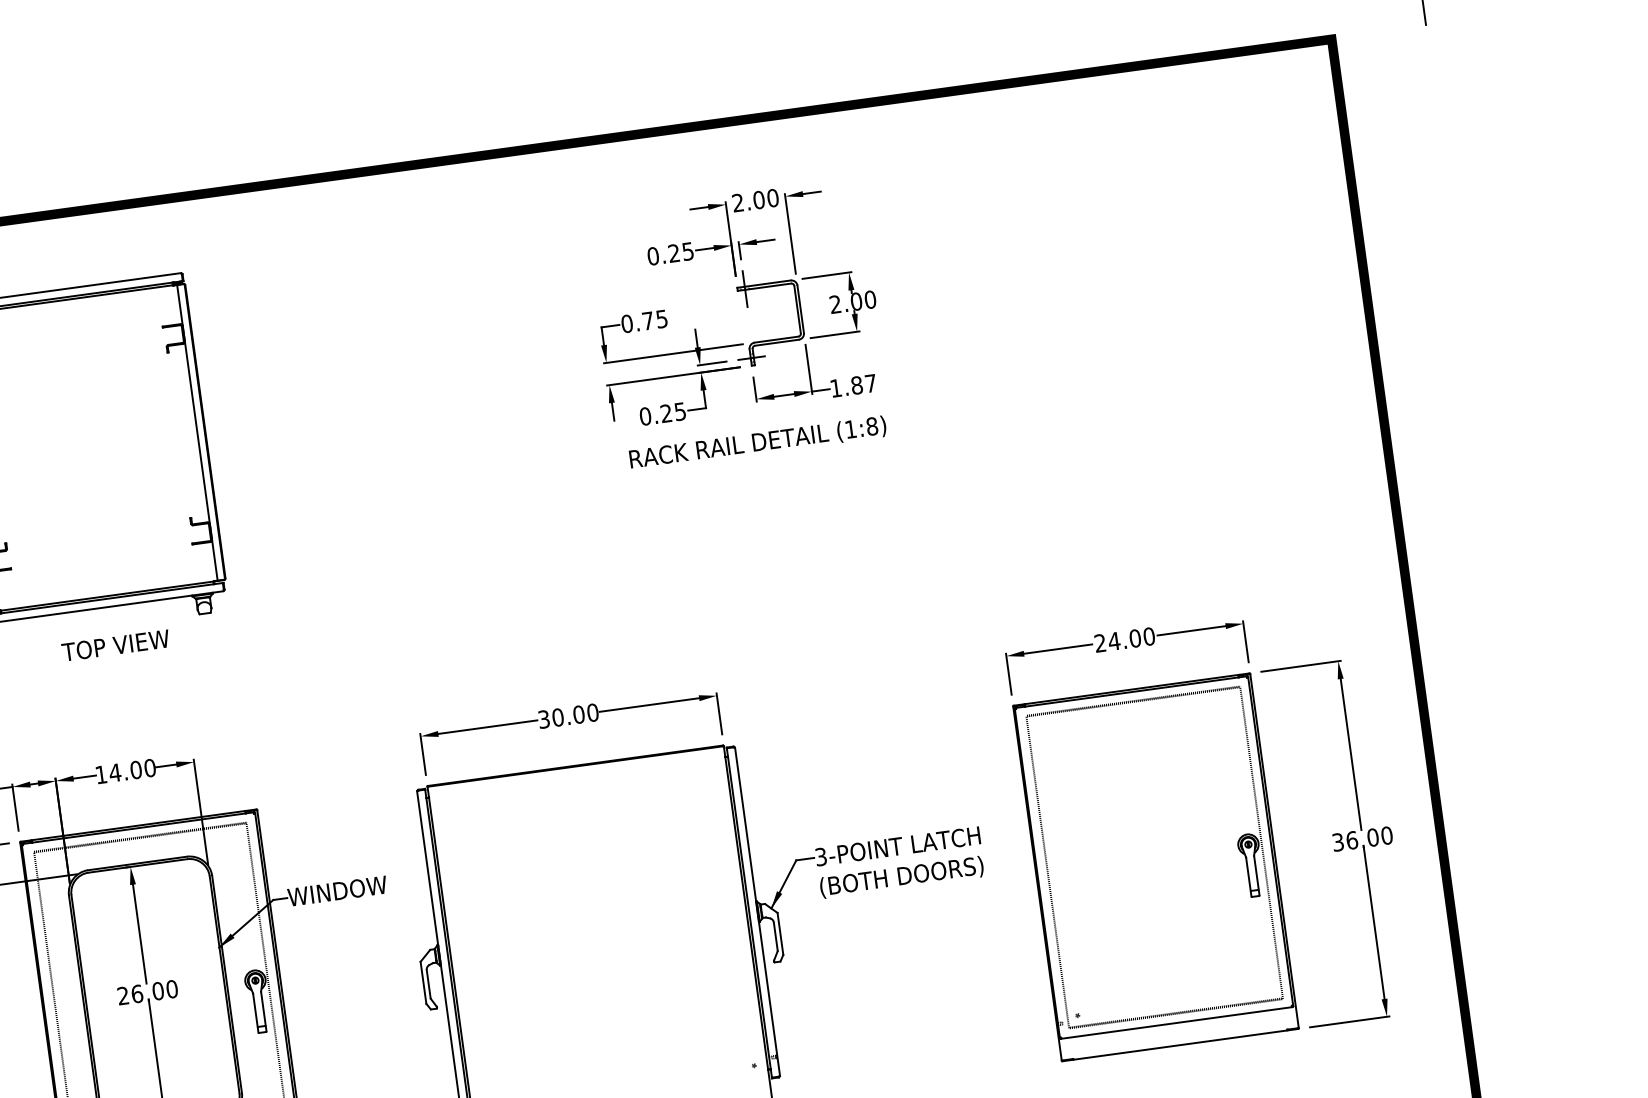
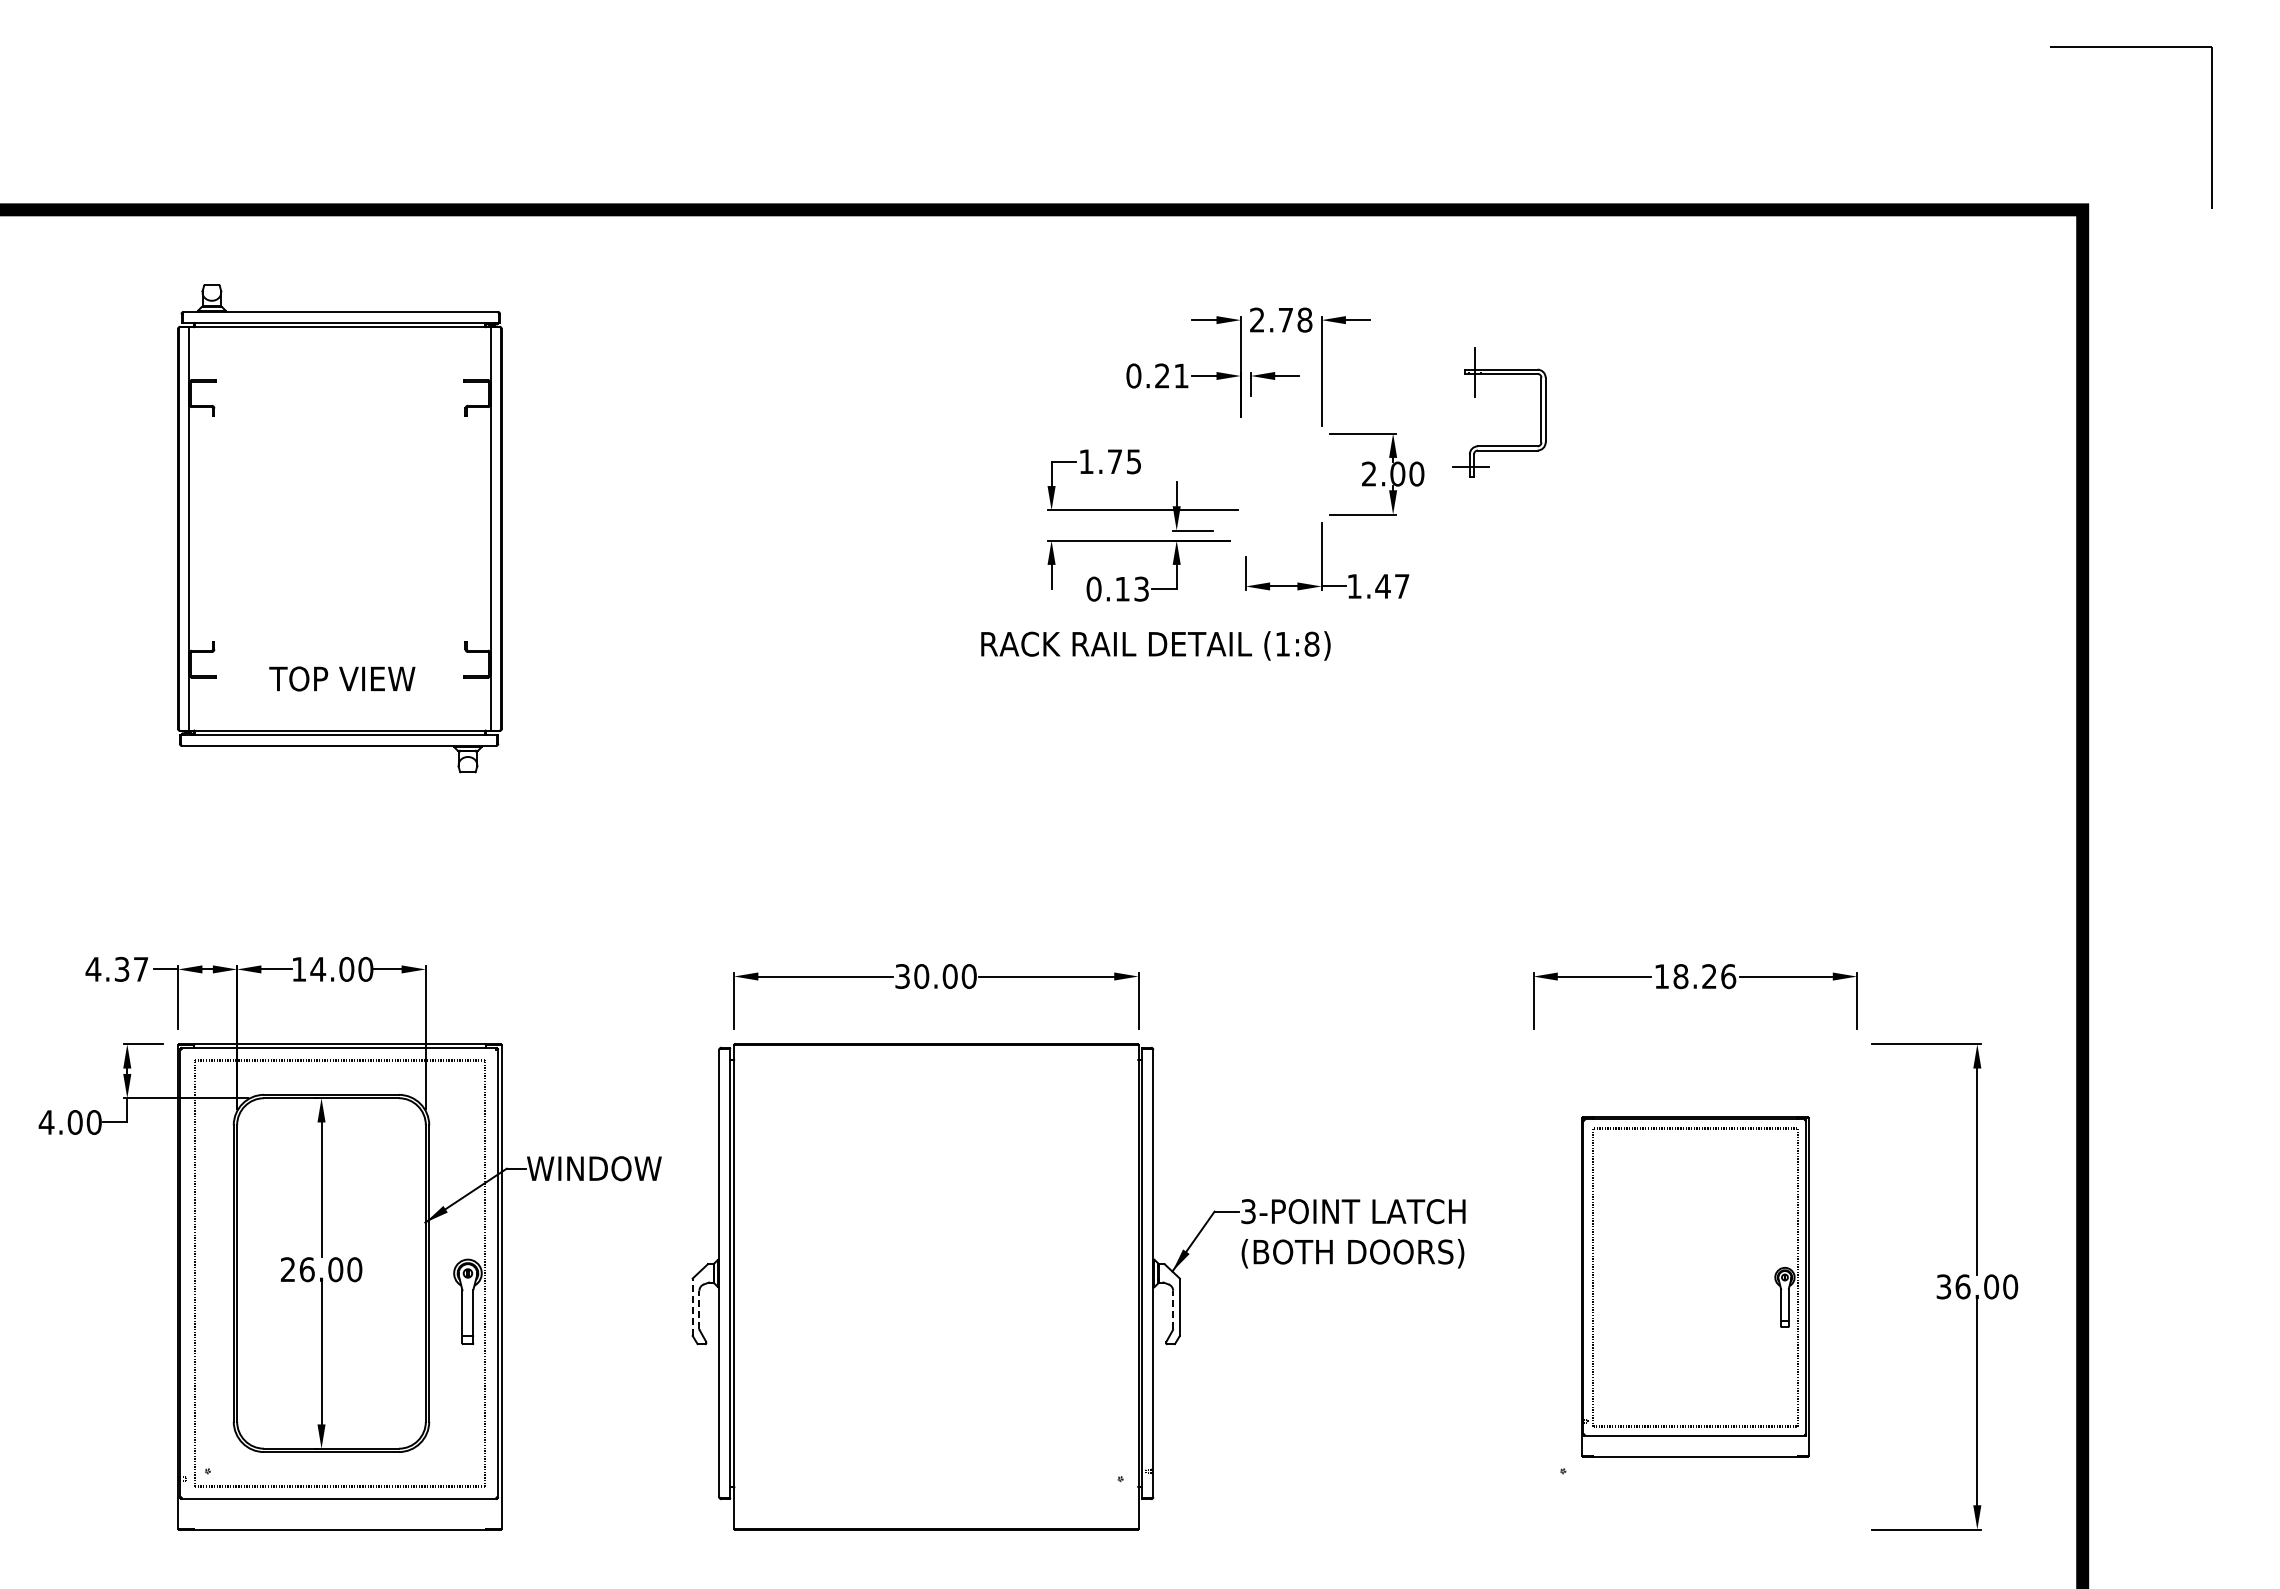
text: (766, 198) -> (1295, 319), 2.00 -> 2.78
text: (688, 251) -> (1181, 375), 0.25 -> 0.21
part: (748, 307) -> (1475, 397), moved
text: (627, 323) -> (1086, 461), 0.75 -> 1.75
text: (856, 385) -> (1382, 586), 1.87 -> 1.47
text: (672, 412) -> (1131, 588), 0.25 -> 0.13
text: (757, 443) -> (1155, 645), moved
text: (1125, 639) -> (1695, 976), 24.00 -> 18.26
text: (115, 645) -> (342, 678), moved
part: (1156, 866) -> (1695, 1286), size x0.7
line: (775, 936) -> (1173, 1309), solid -> dashed
line: (423, 983) -> (692, 1307), solid -> dashed
line: (428, 983) -> (699, 1309), solid -> dashed

